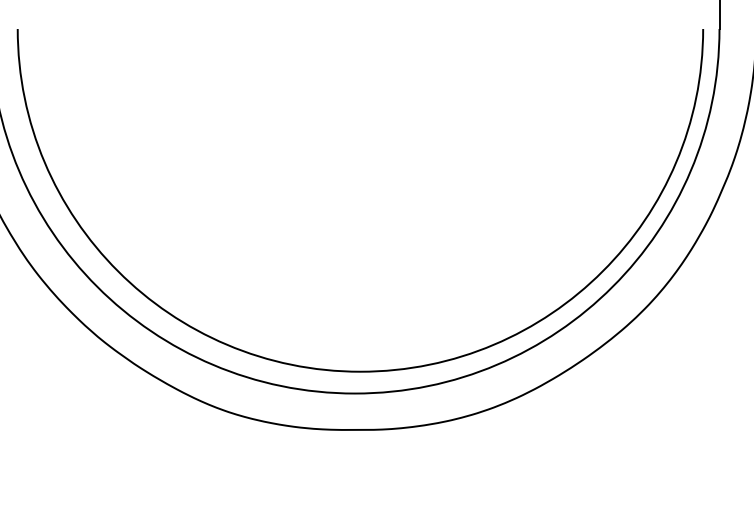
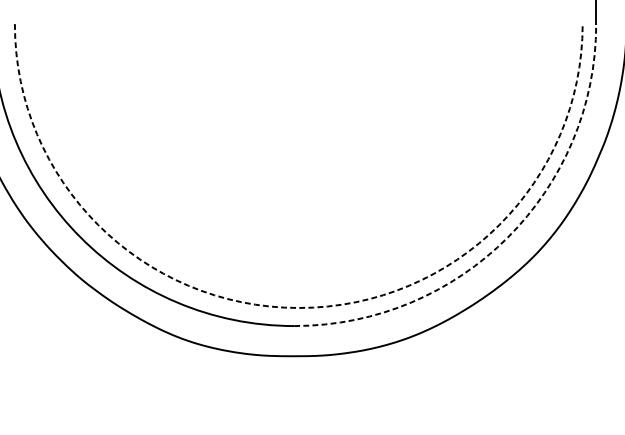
arc: (612, 286) -> (507, 237), solid -> dashed
arc: (360, 371) -> (298, 307), solid -> dashed

